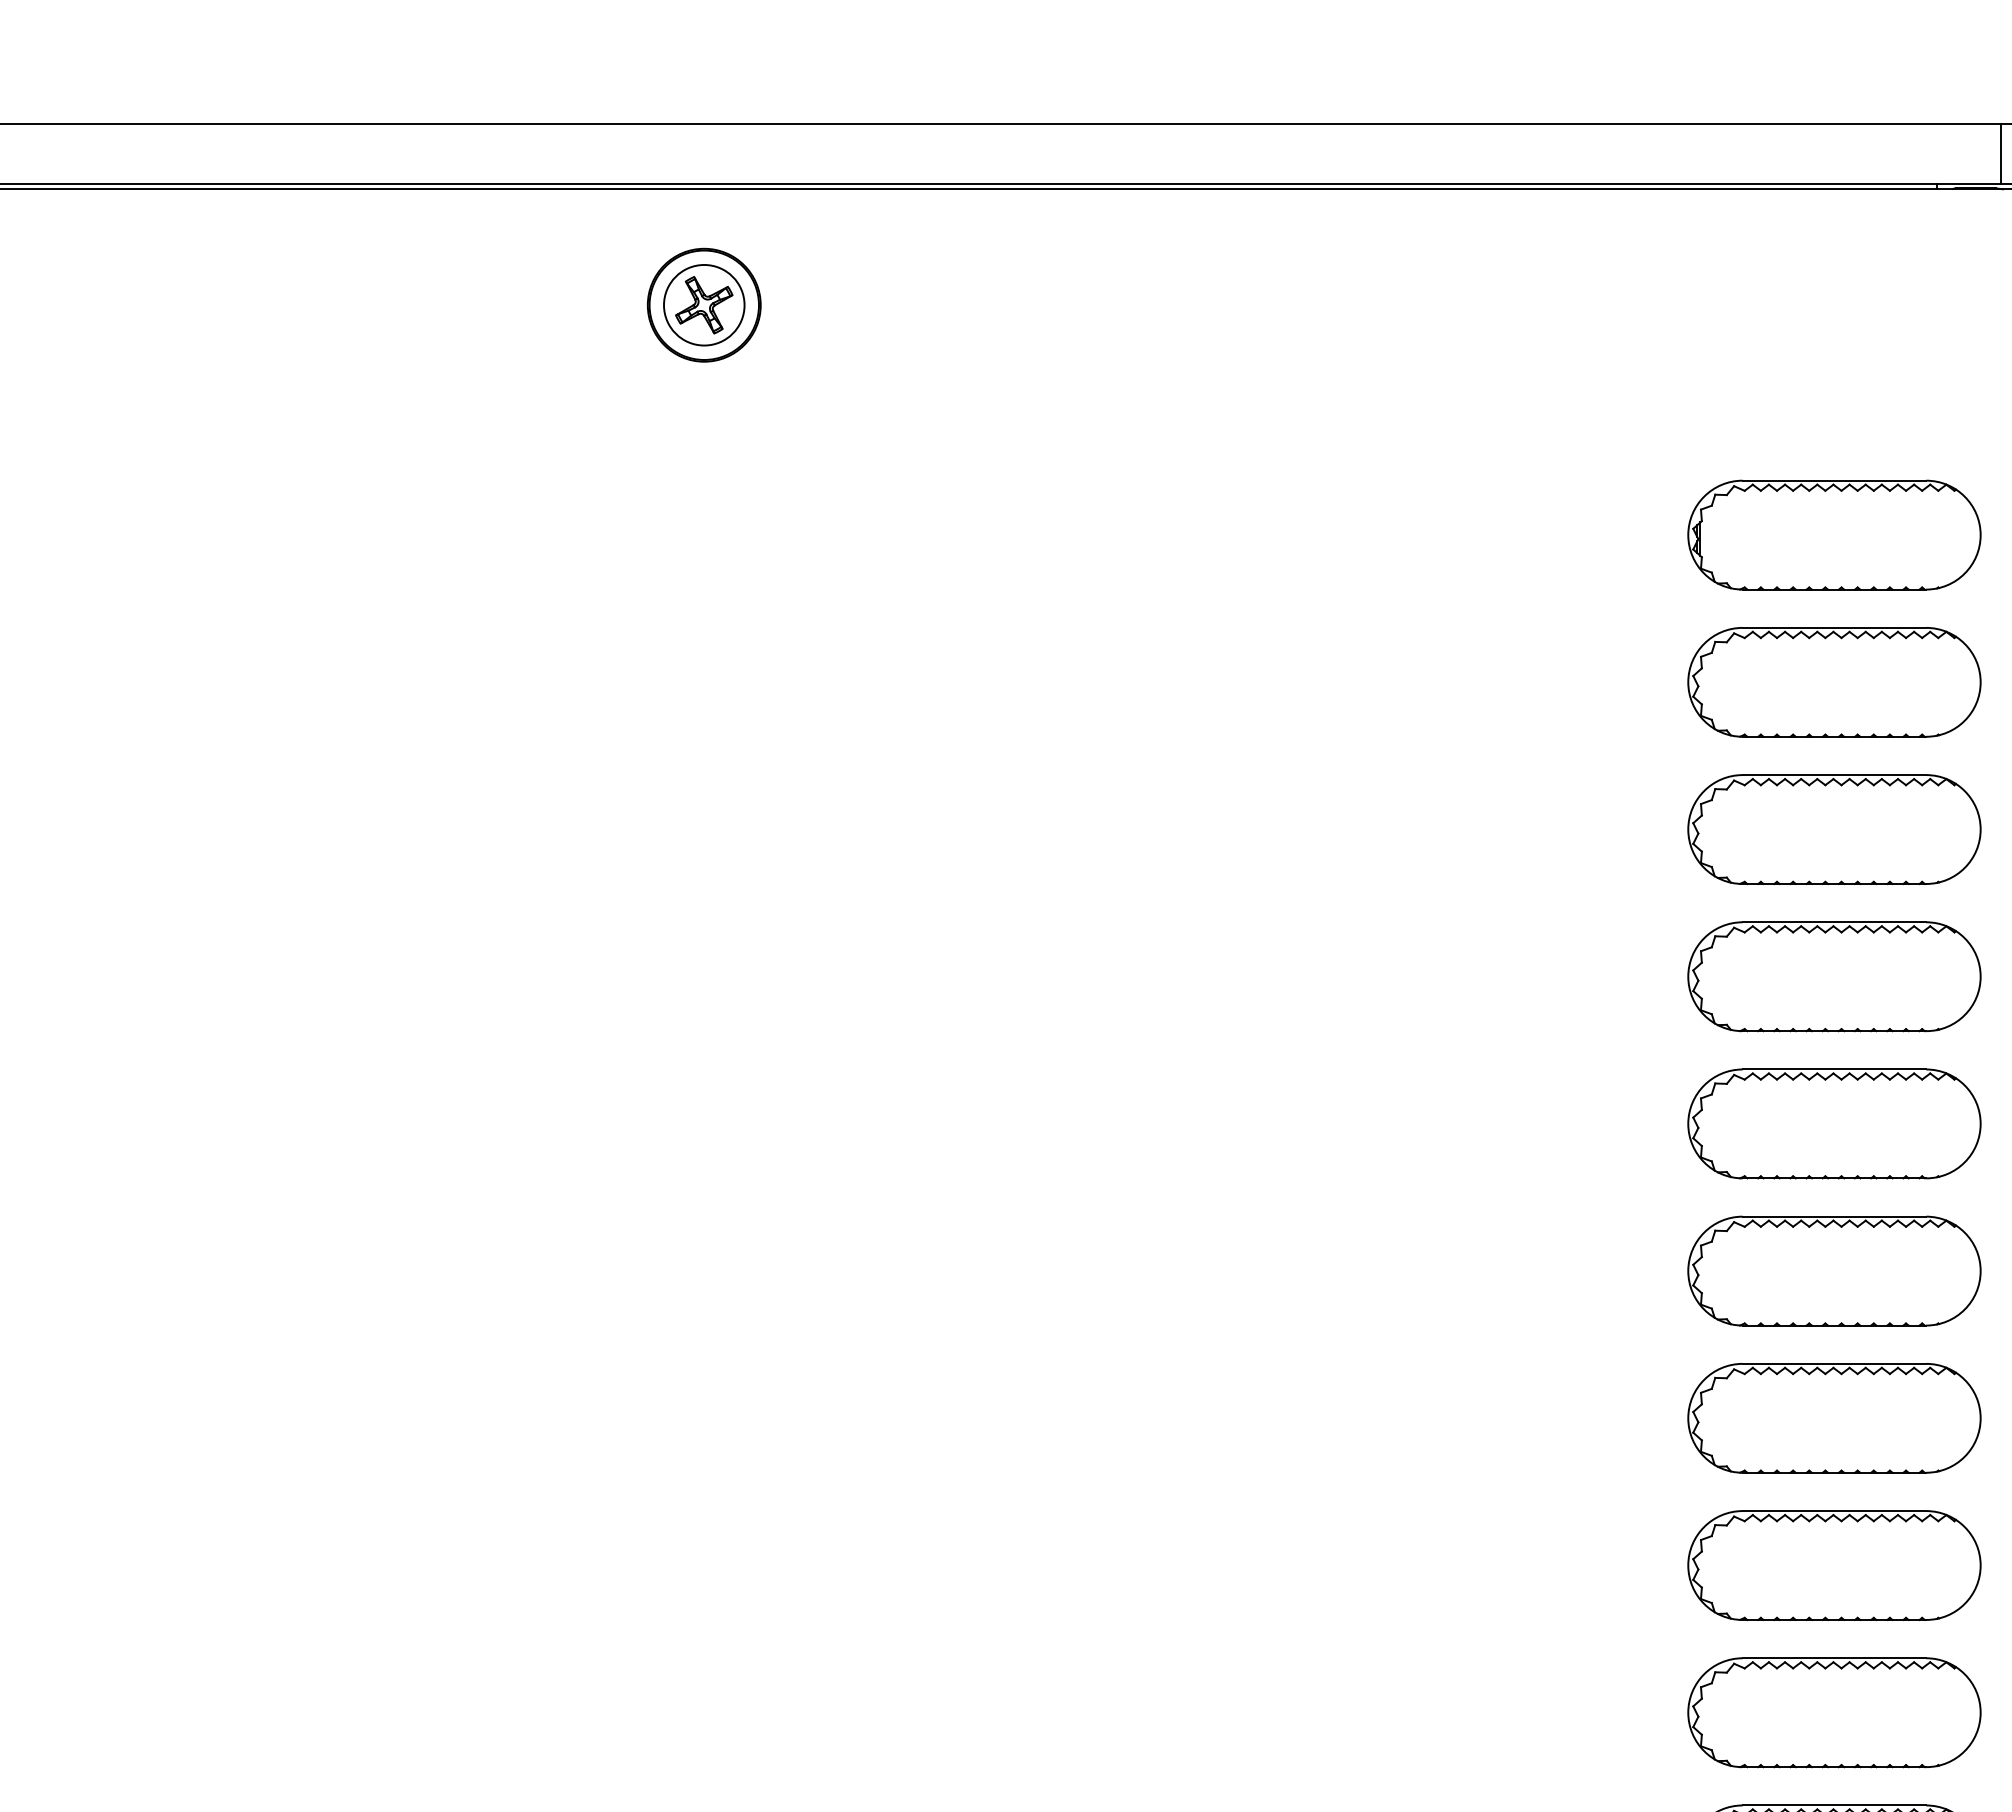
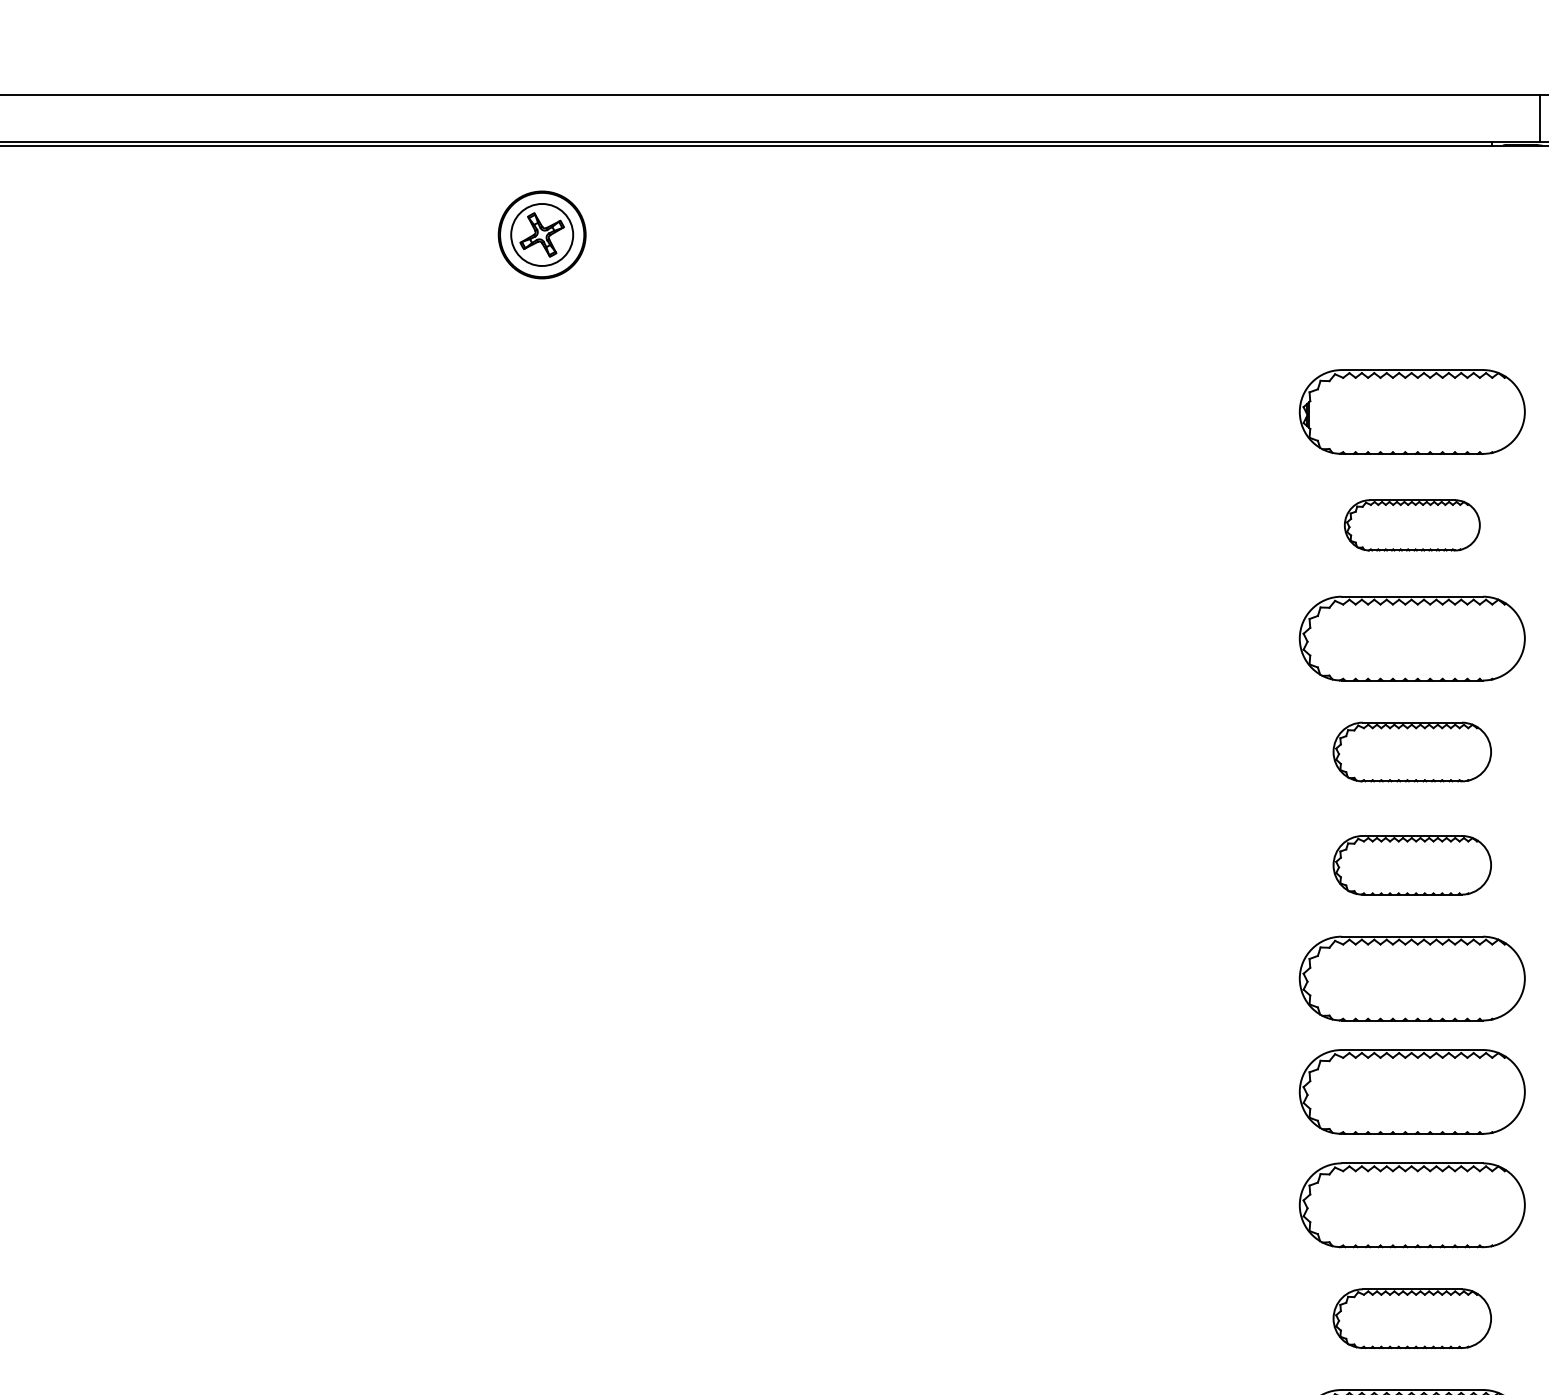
part: (1834, 682) -> (1412, 525), size x0.6
part: (1834, 976) -> (1412, 751), size x0.7
part: (1834, 1123) -> (1412, 864), size x0.7
part: (1834, 1712) -> (1412, 1318), size x0.7

